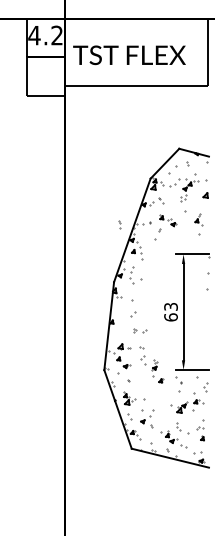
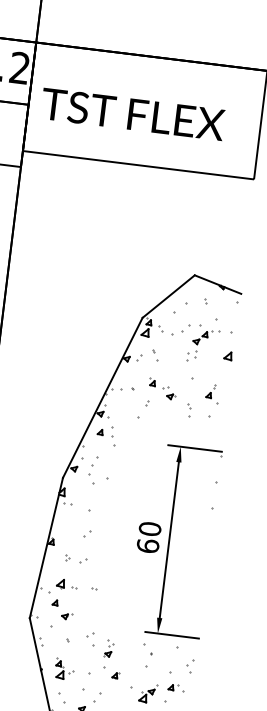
part: (119, 224) -> (188, 410), moved
text: (170, 306) -> (149, 528), 63 -> 60
part: (140, 330) -> (76, 558), moved
part: (152, 369) -> (104, 655), moved

